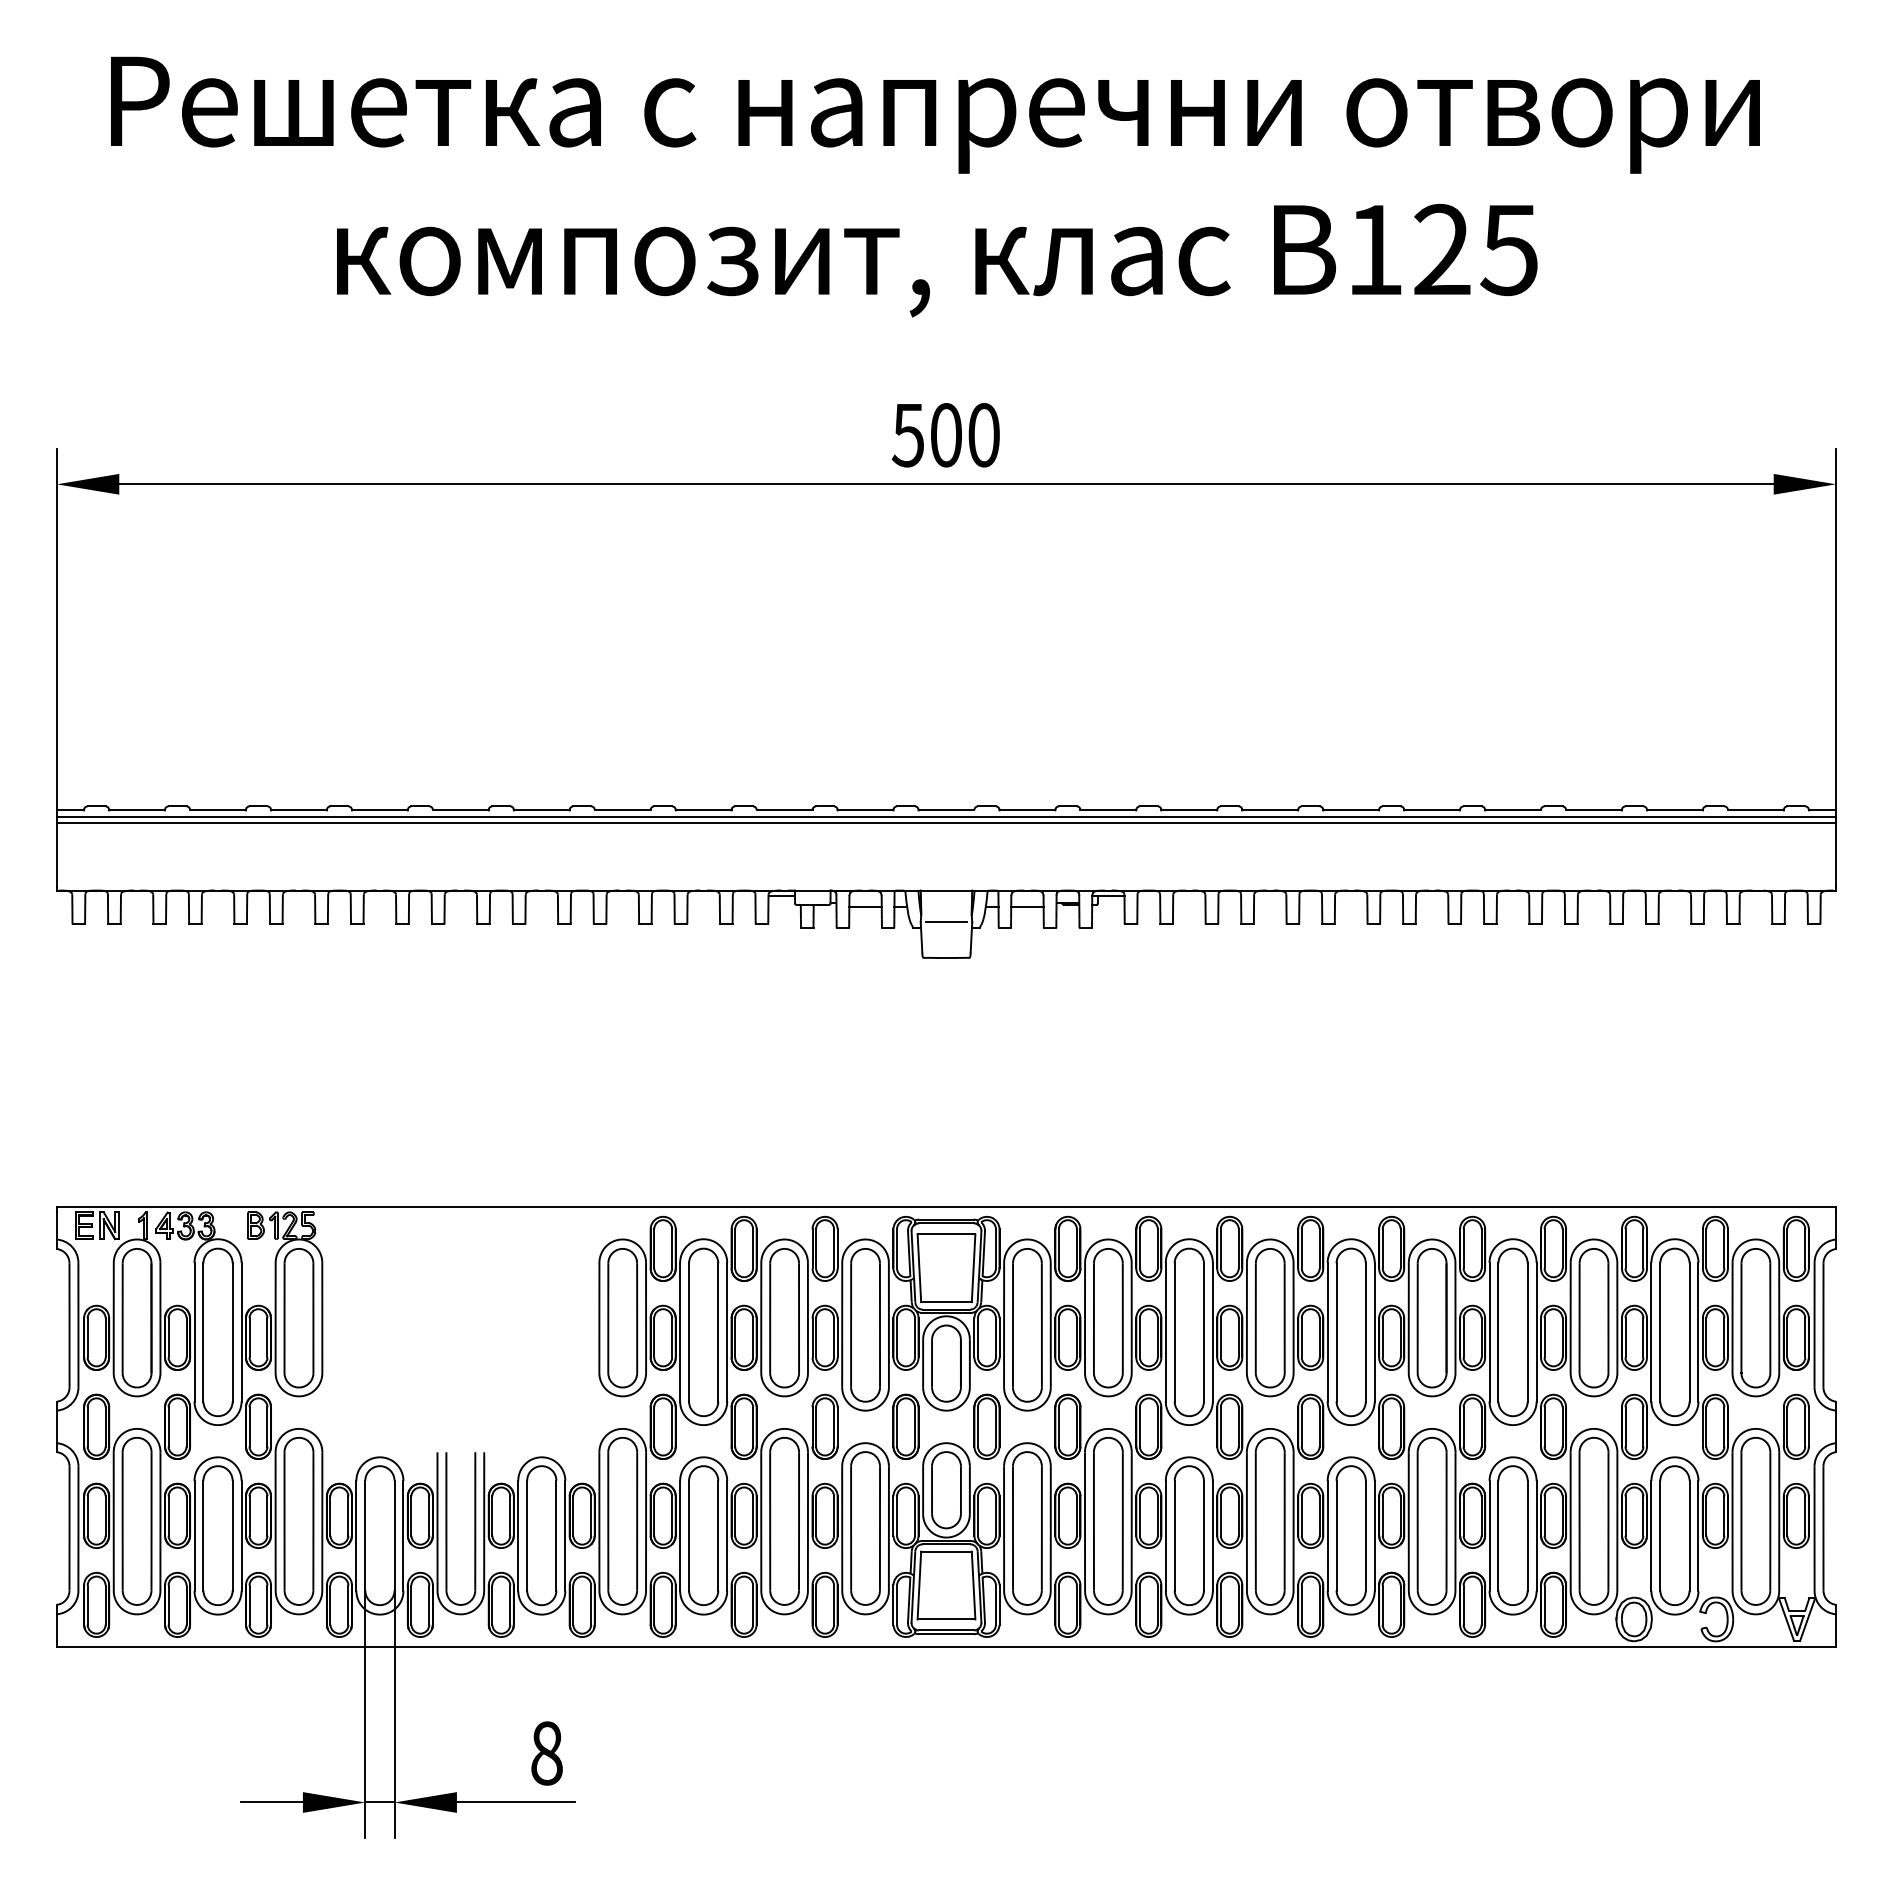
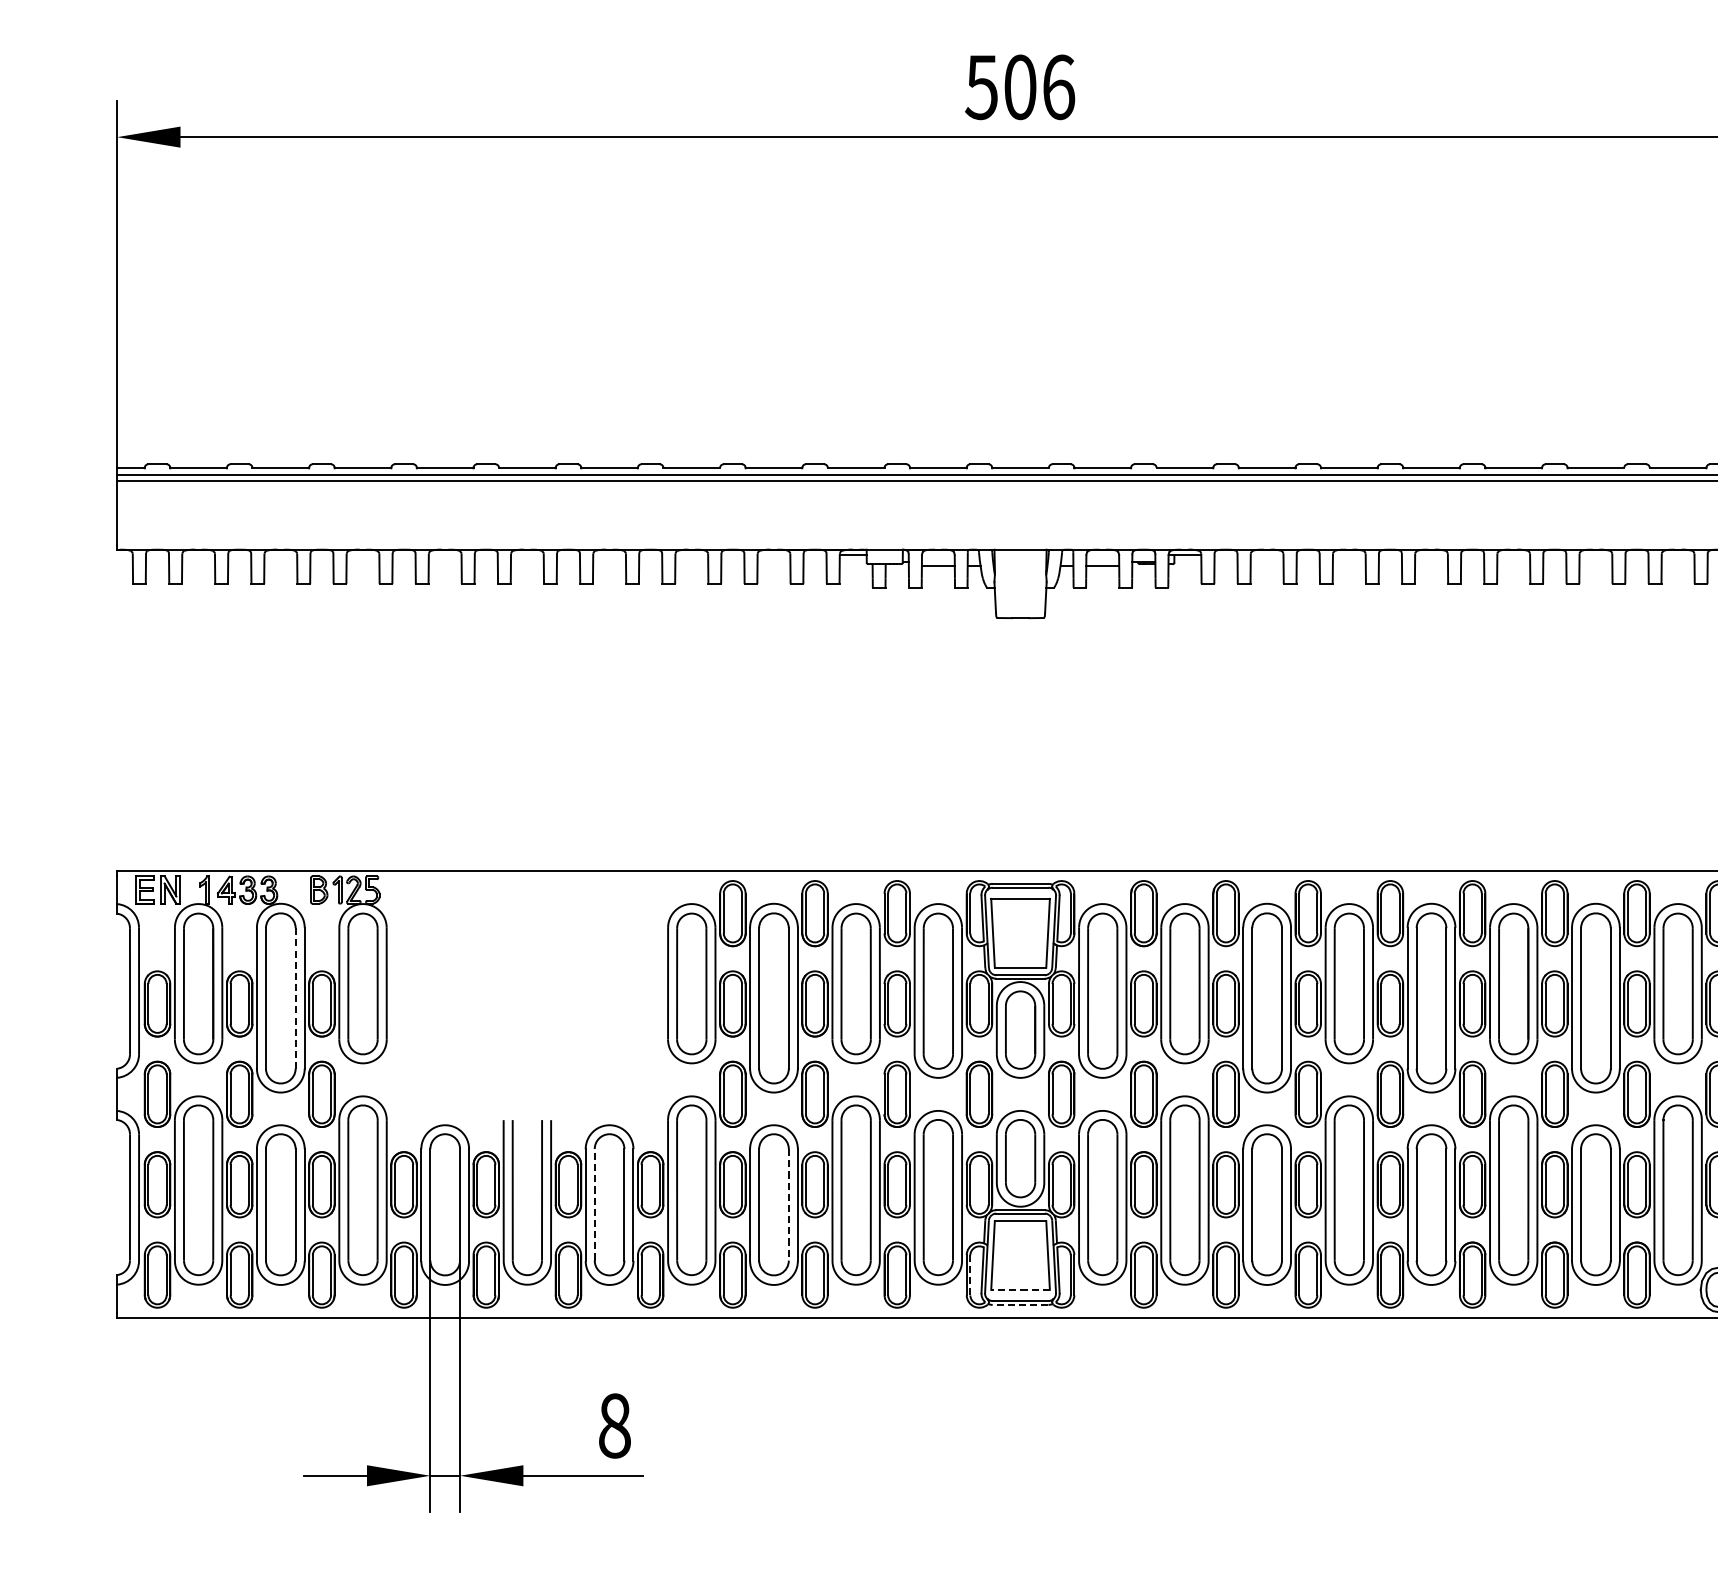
text: (984, 435) -> (1059, 87), 500 -> 506
line: (946, 922) -> (1020, 582), removed
line: (232, 1332) -> (295, 998), solid -> dashed
line: (527, 1535) -> (595, 1204), solid -> dashed
line: (718, 1535) -> (789, 1204), solid -> dashed
line: (897, 1605) -> (970, 1275), solid -> dashed
line: (946, 1619) -> (1020, 1289), solid -> dashed
line: (946, 1634) -> (1020, 1305), solid -> dashed

